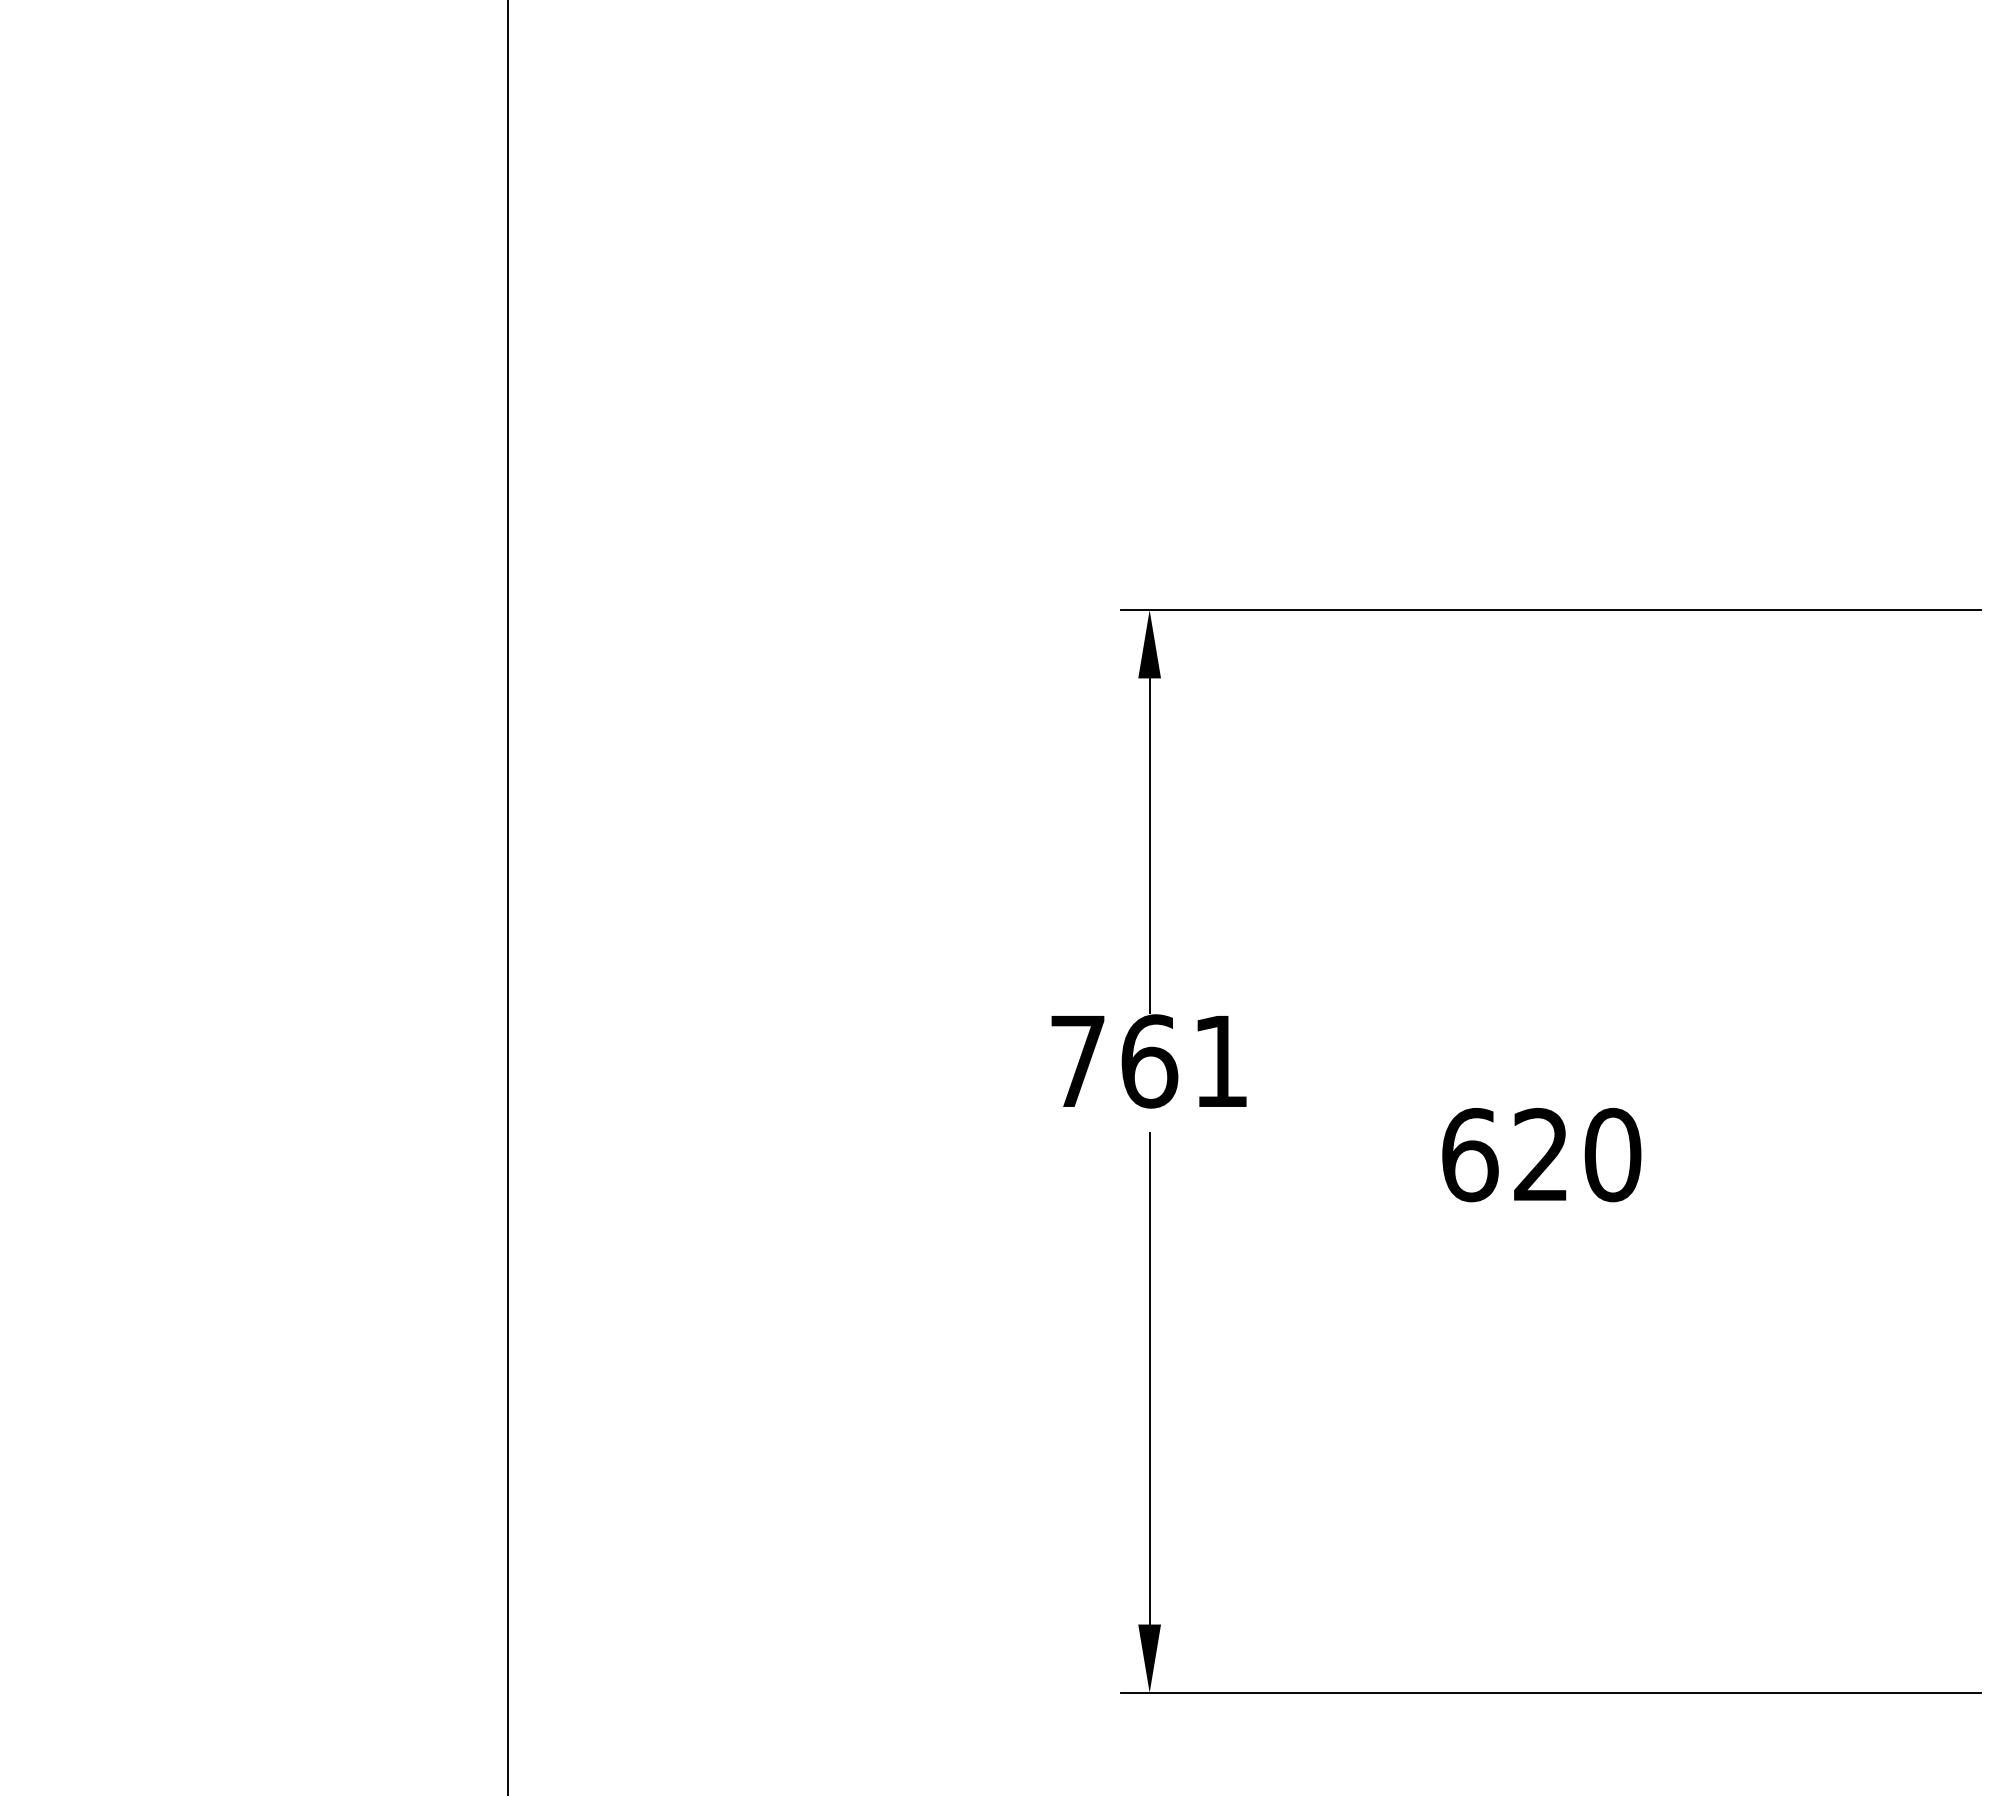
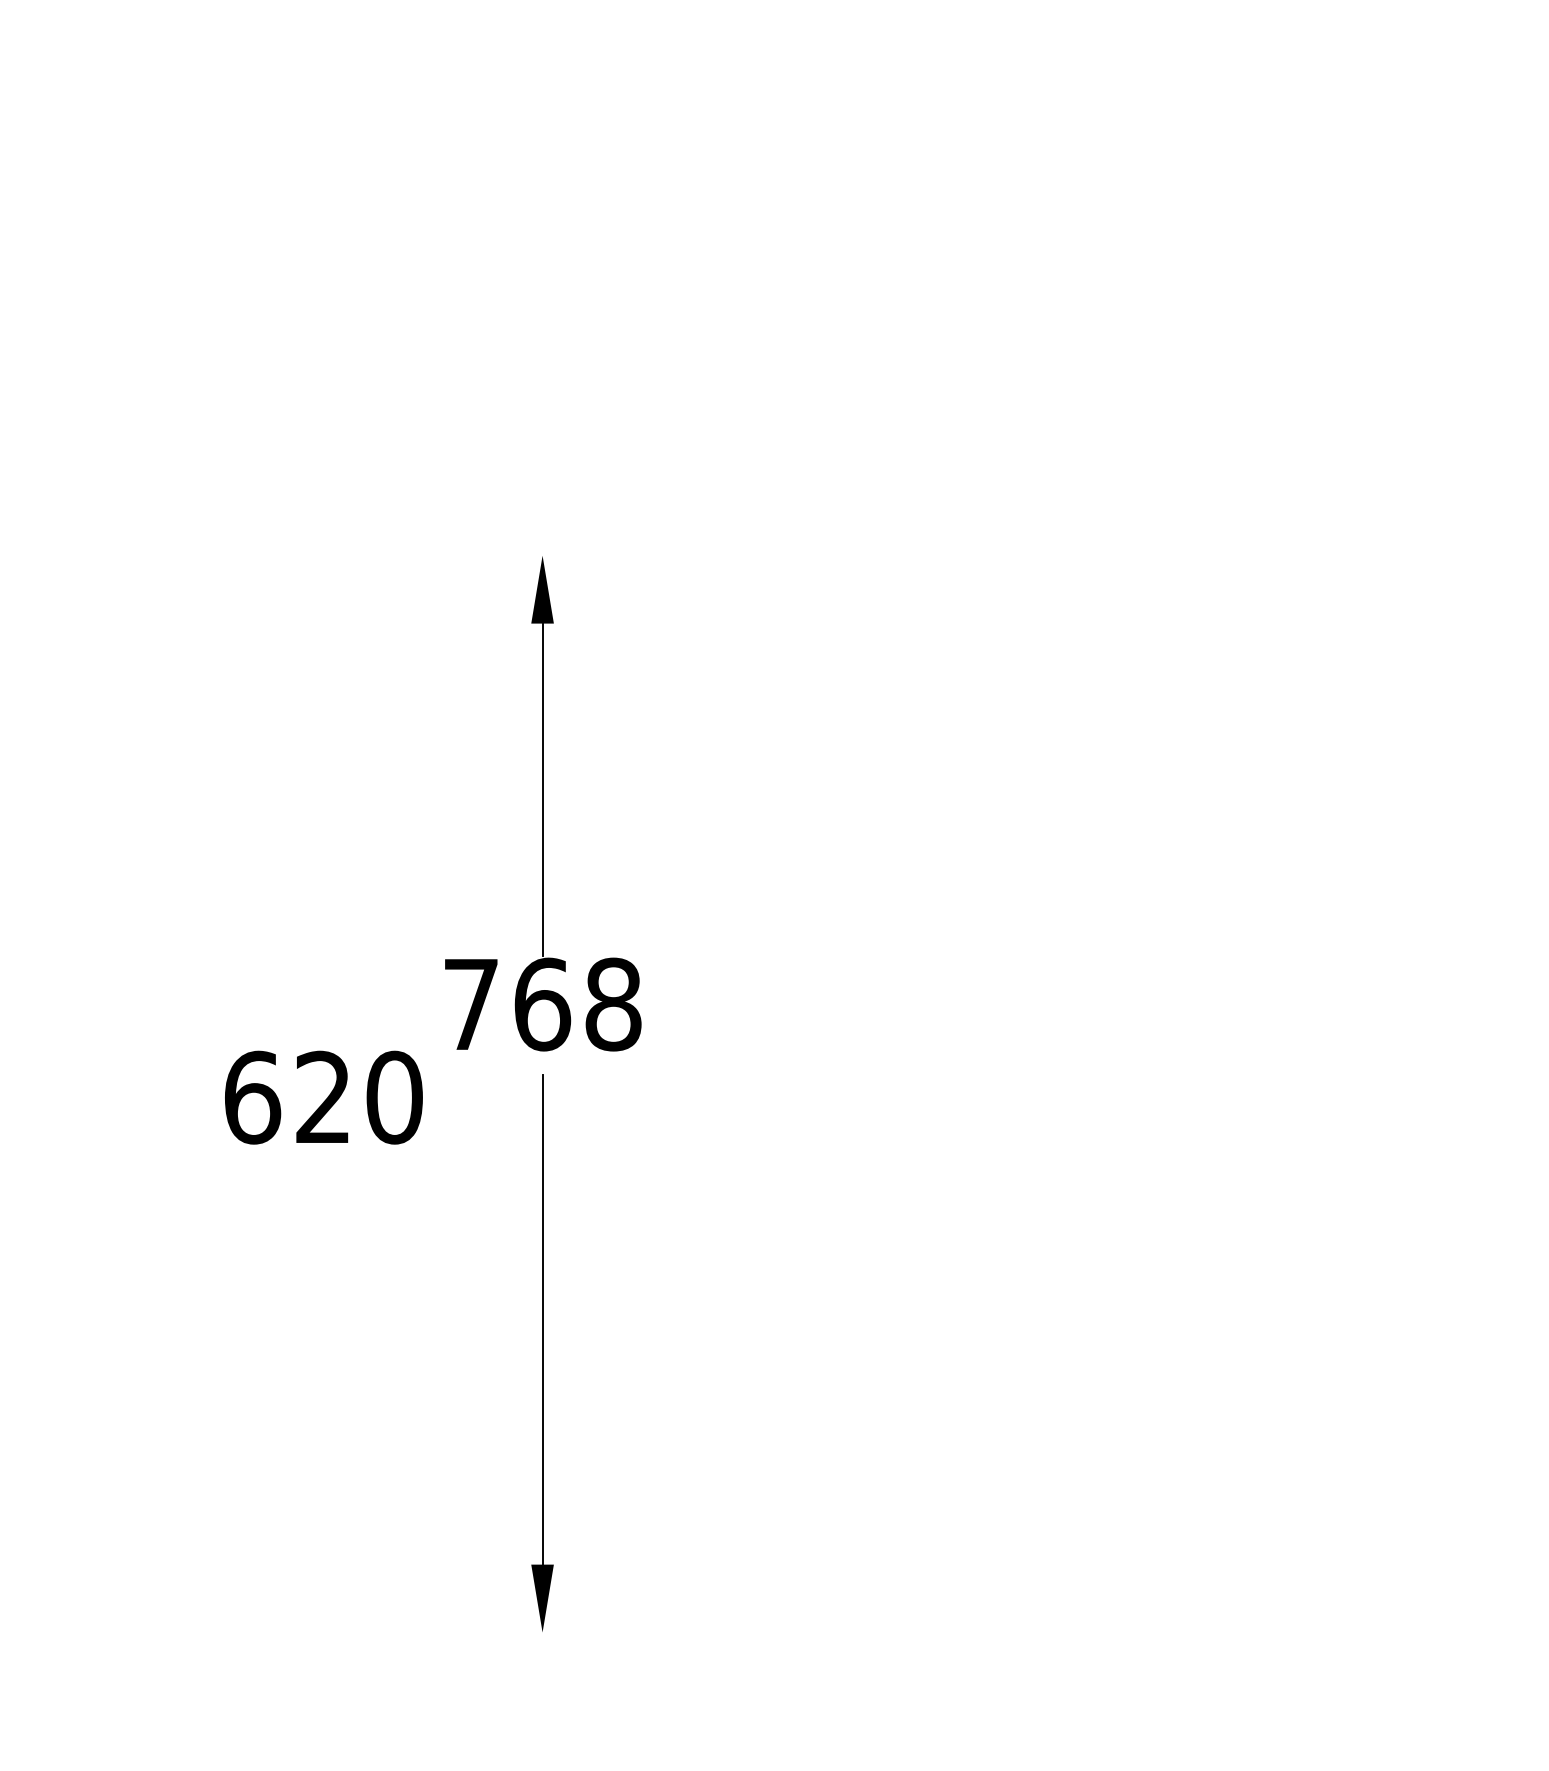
line: (1550, 610) -> (941, 556), removed
text: (1221, 1061) -> (614, 1004), 761 -> 768
text: (1541, 1155) -> (323, 1098), moved
line: (1550, 1692) -> (941, 1632), removed

